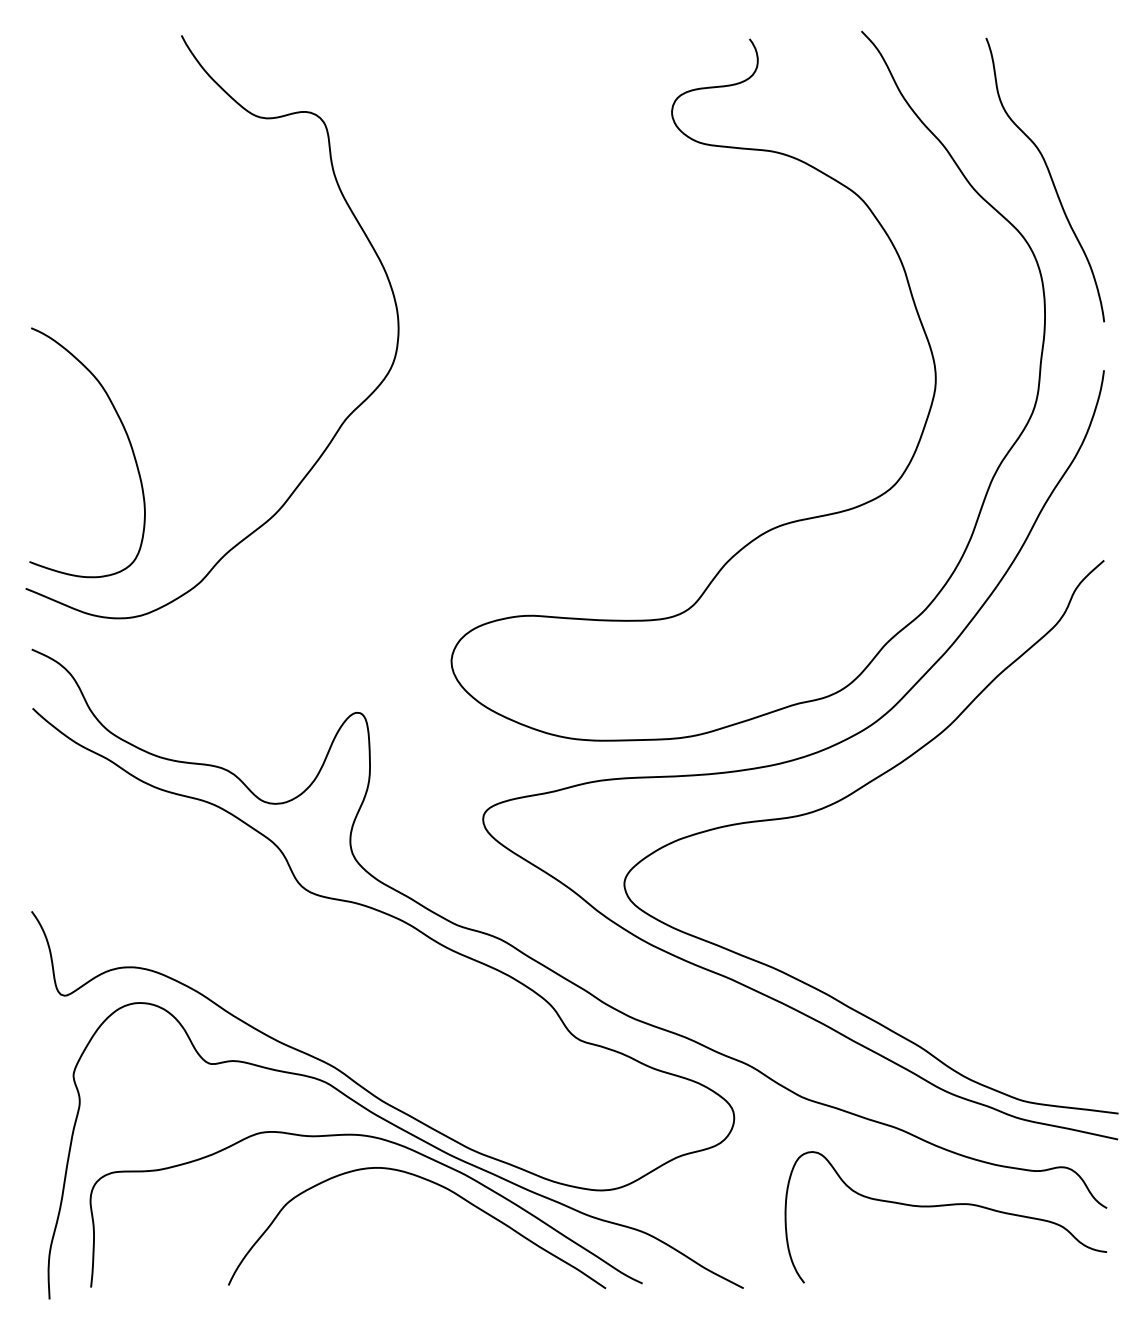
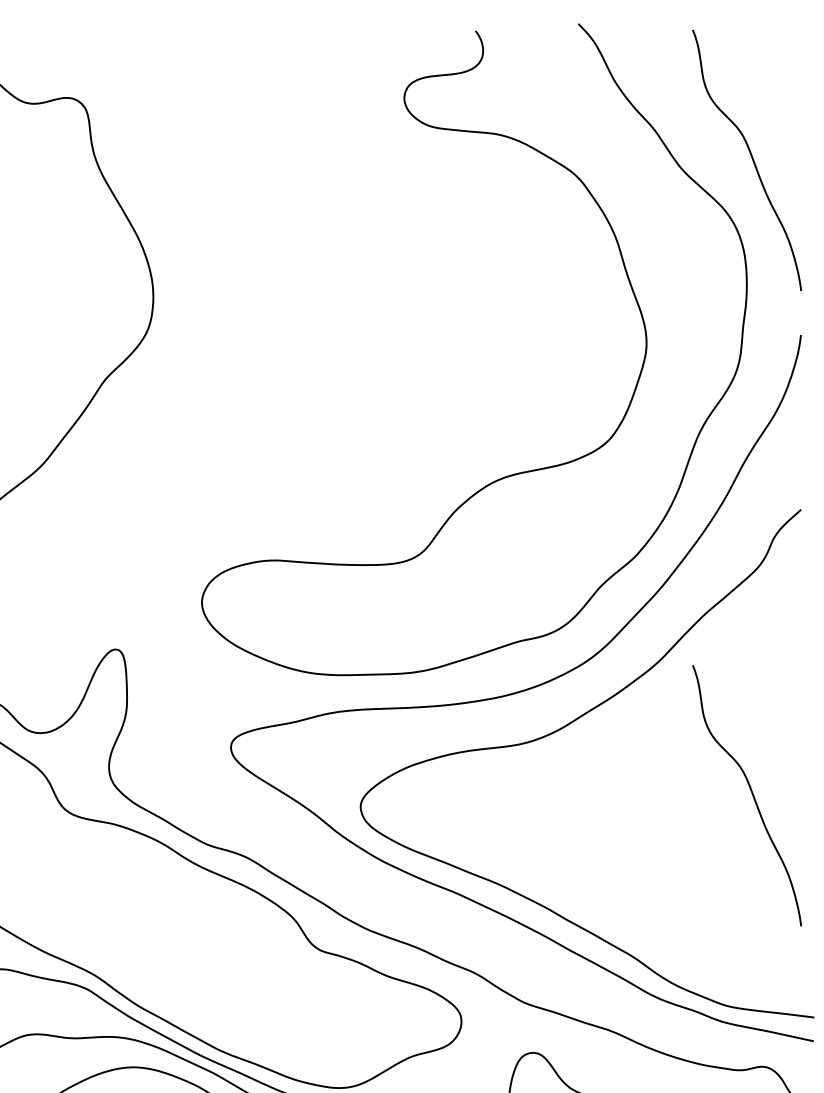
curve: (1049, 868) -> (750, 792), added

